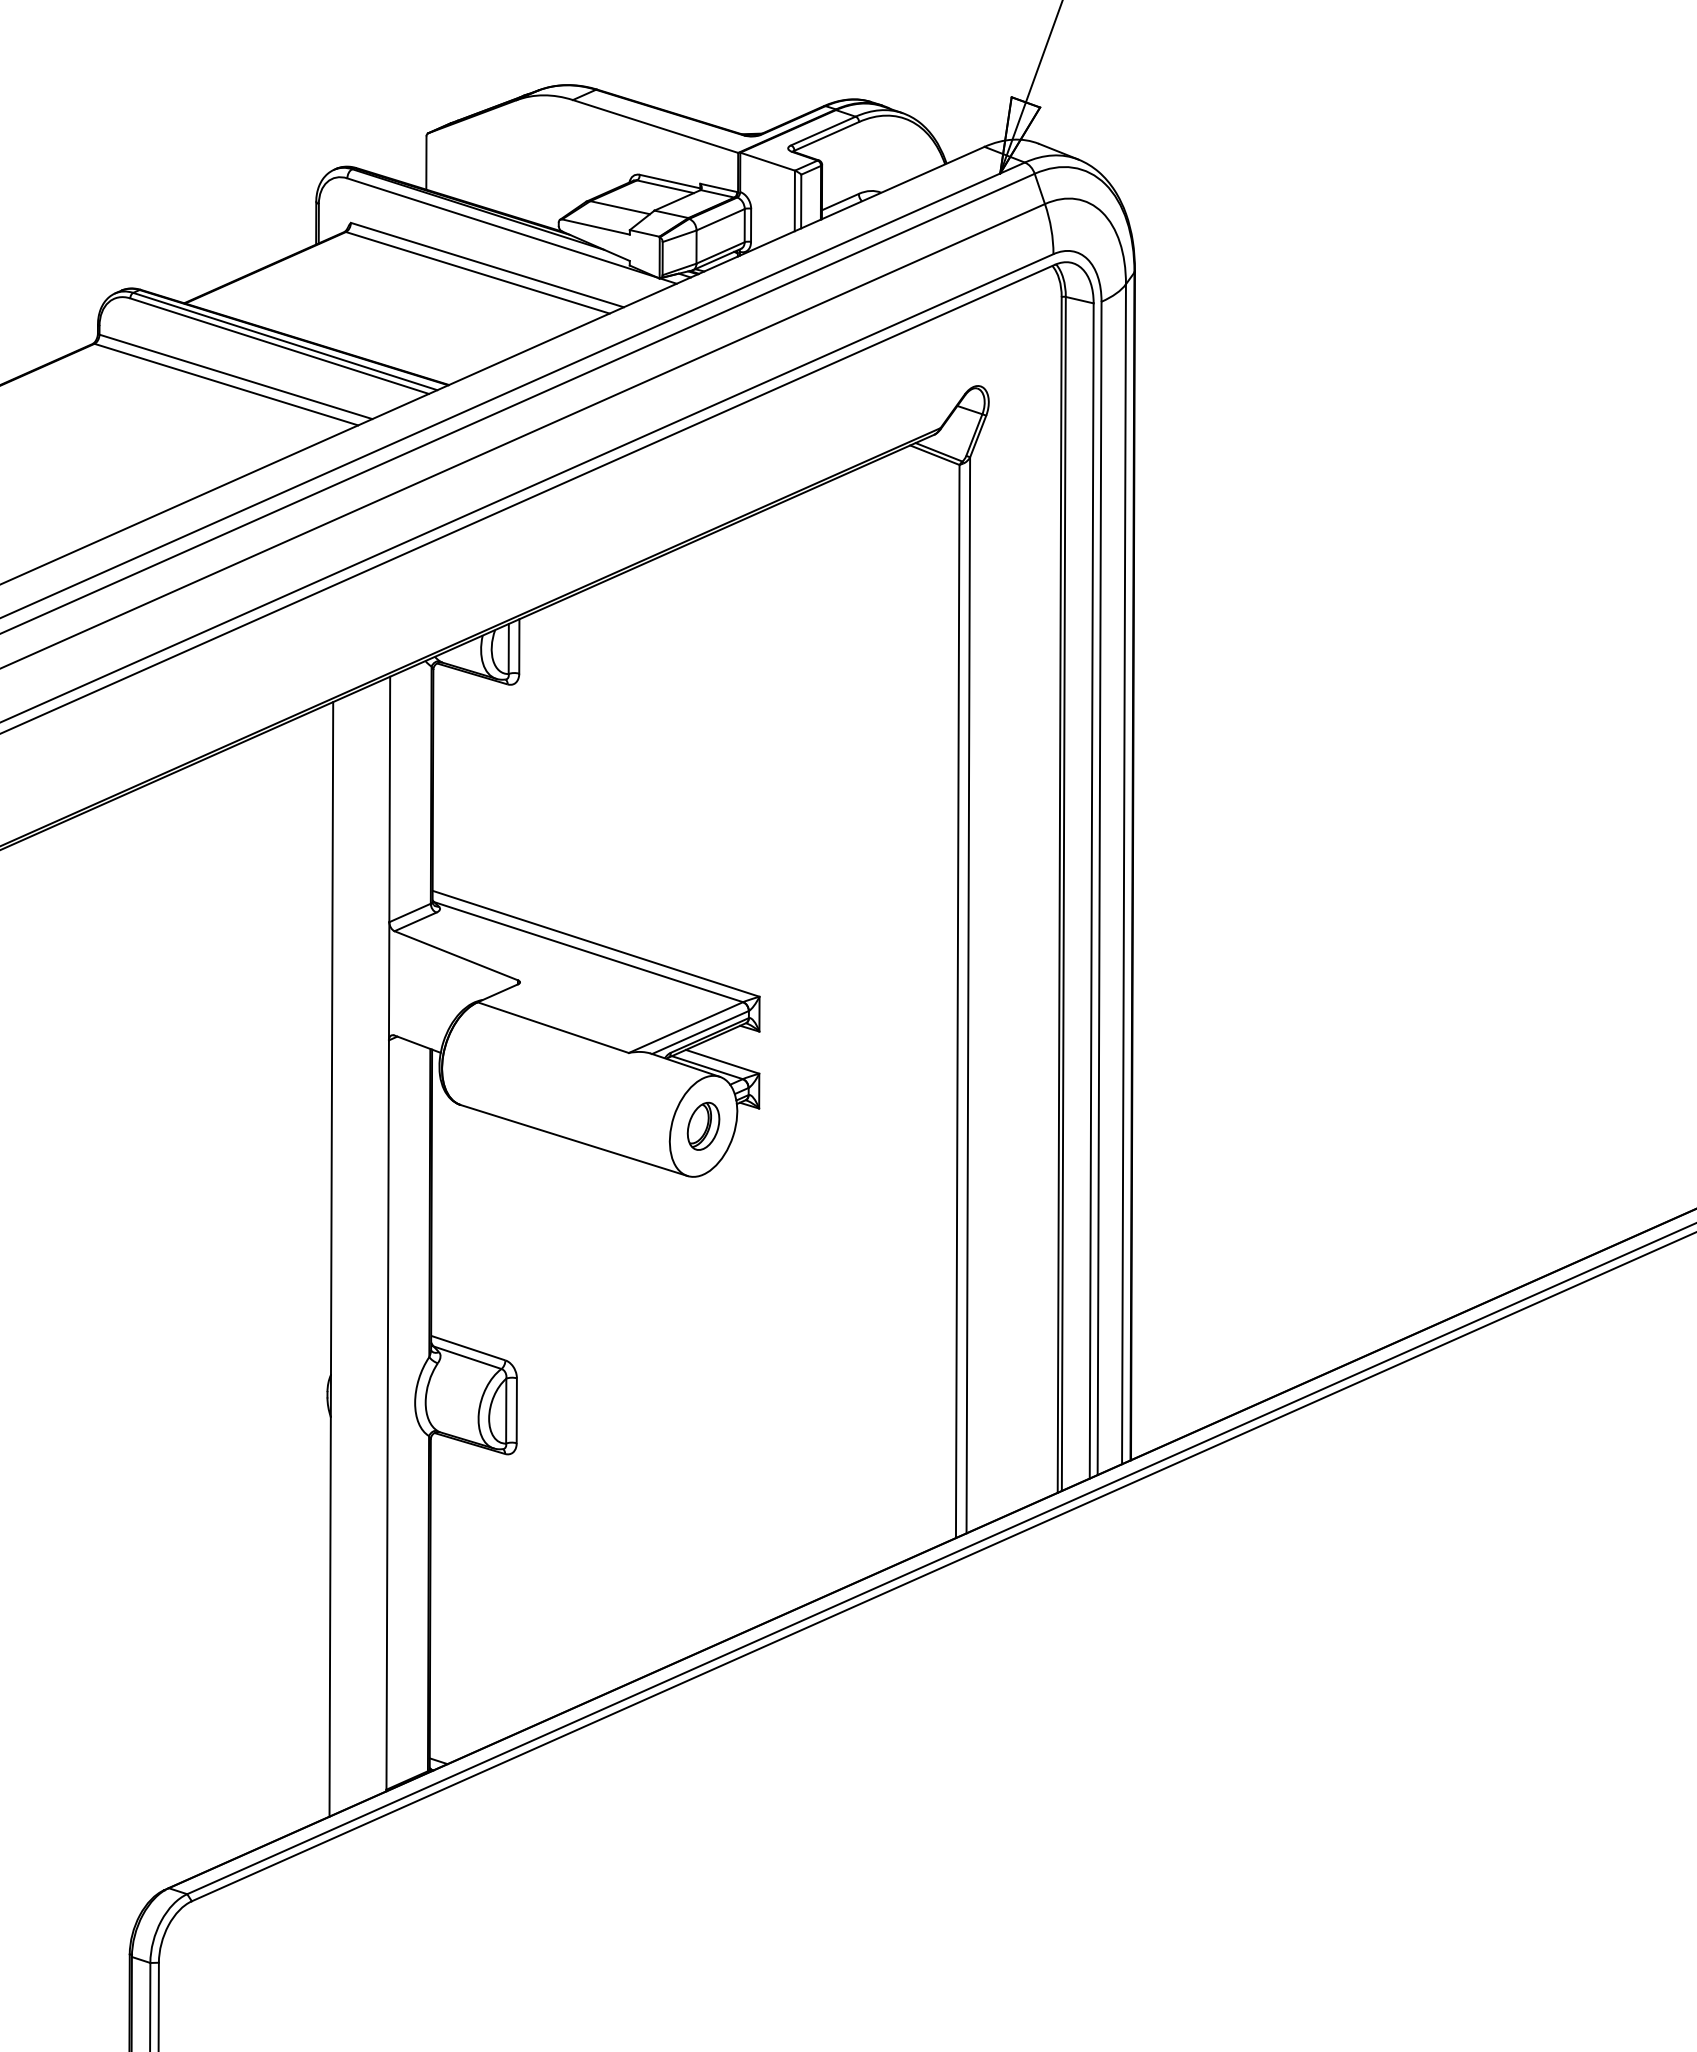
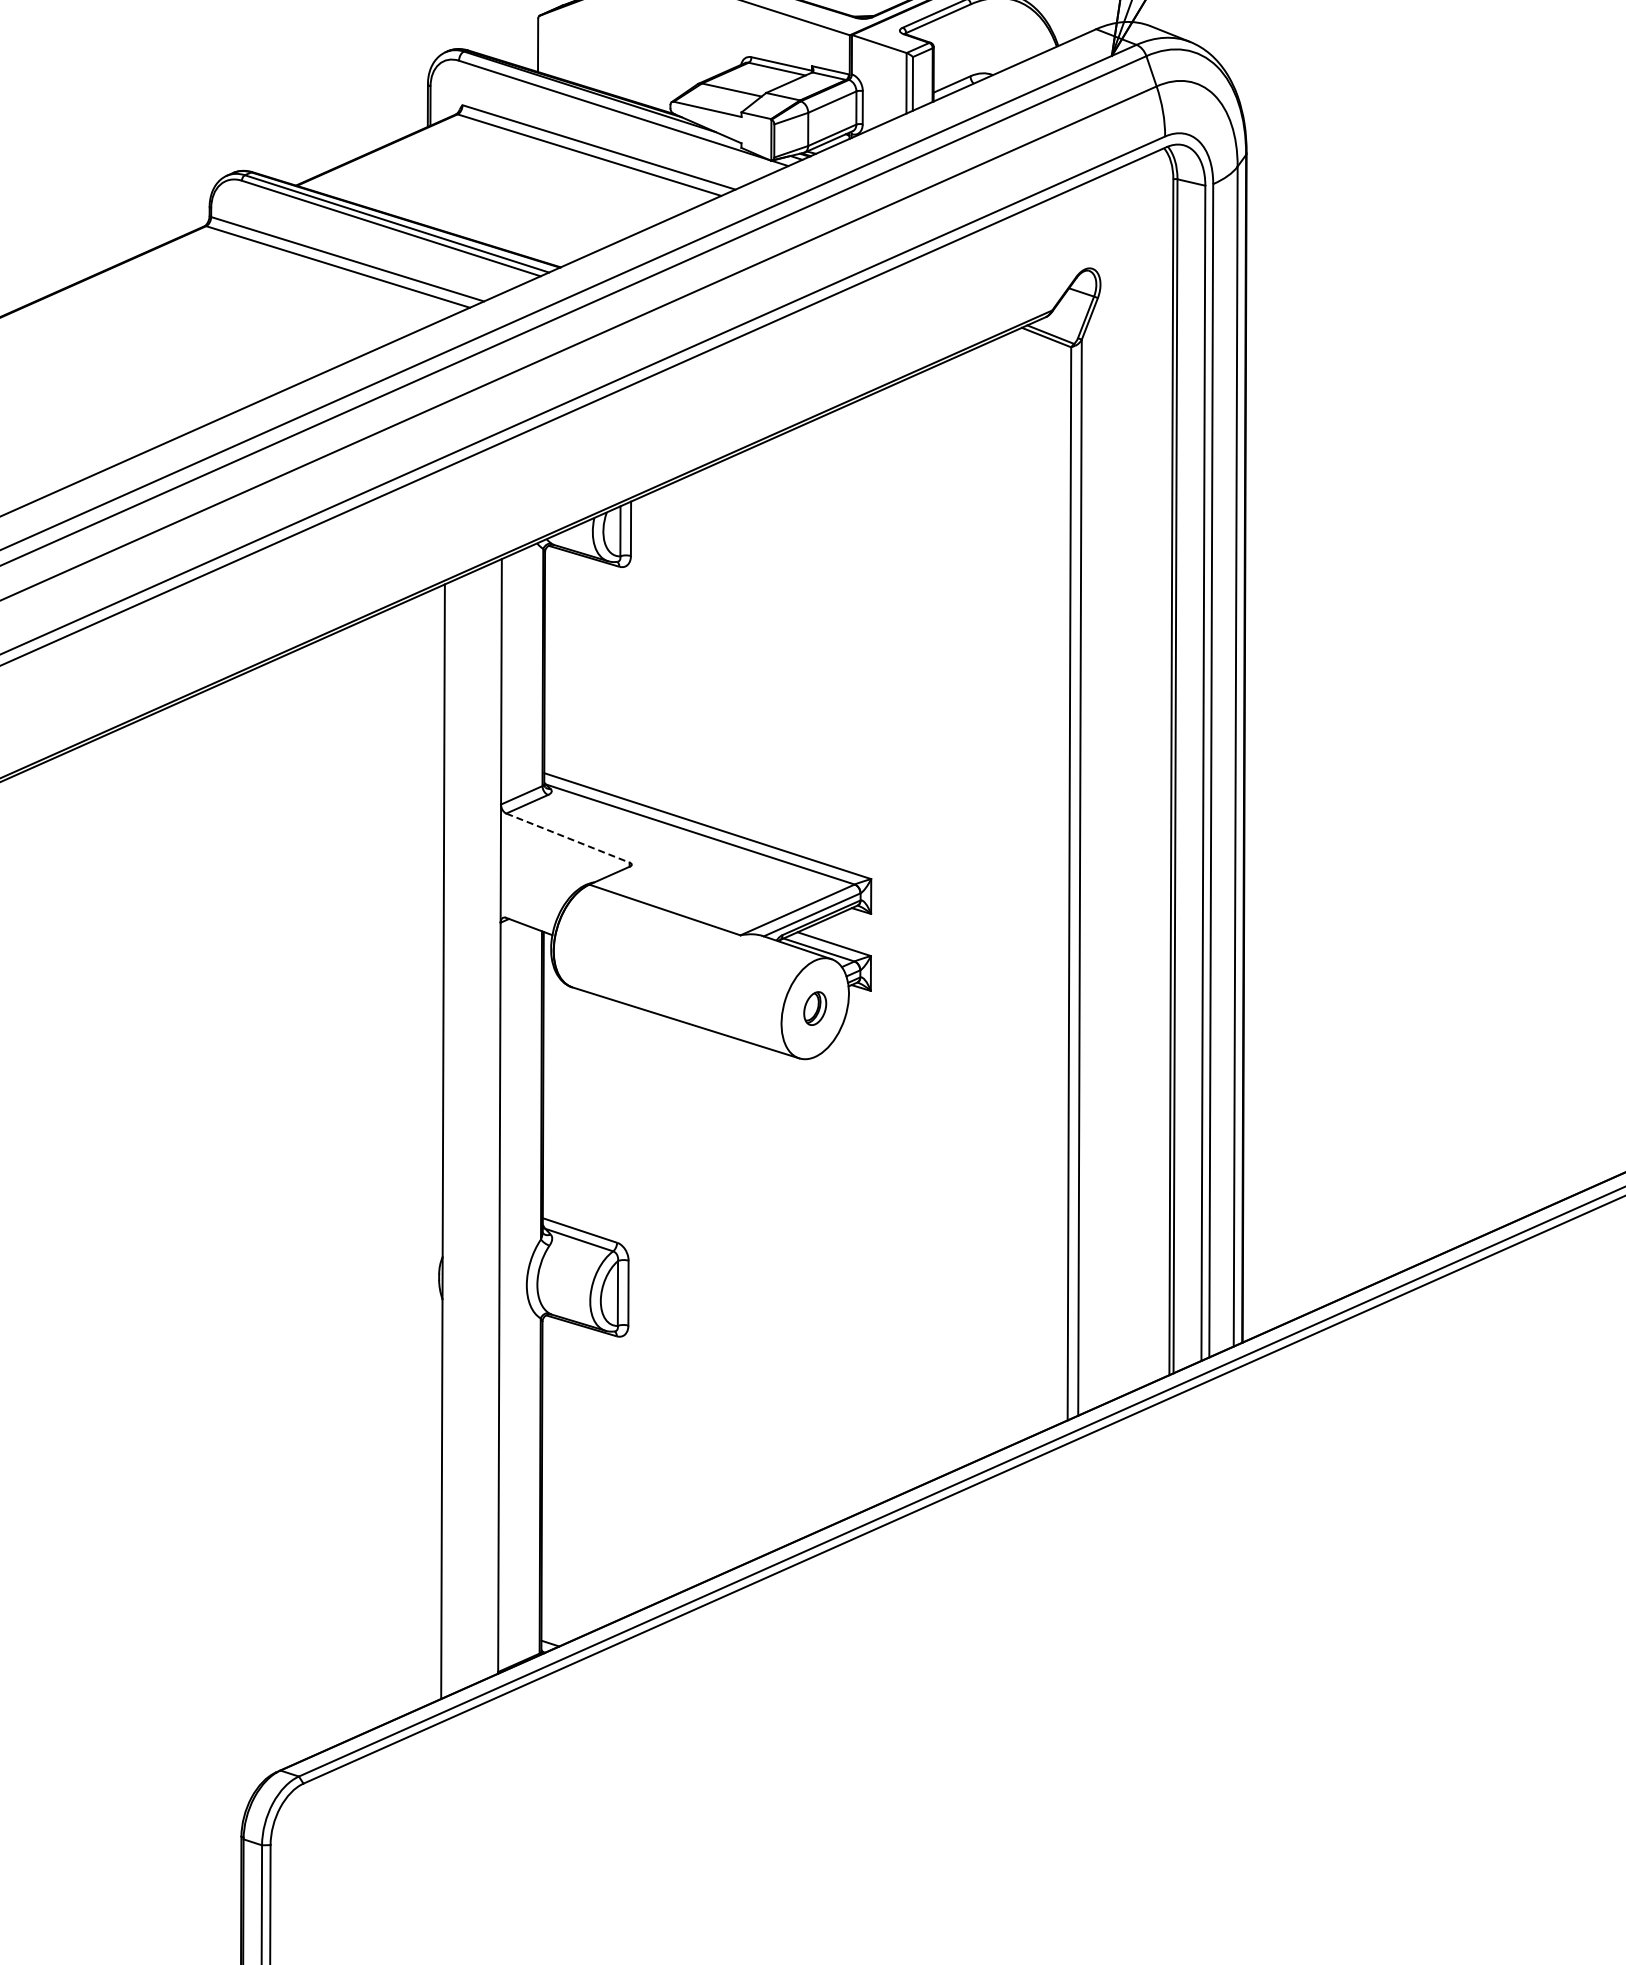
line: (456, 955) -> (568, 837), solid -> dashed
part: (703, 1125) -> (815, 1007), size x0.7

